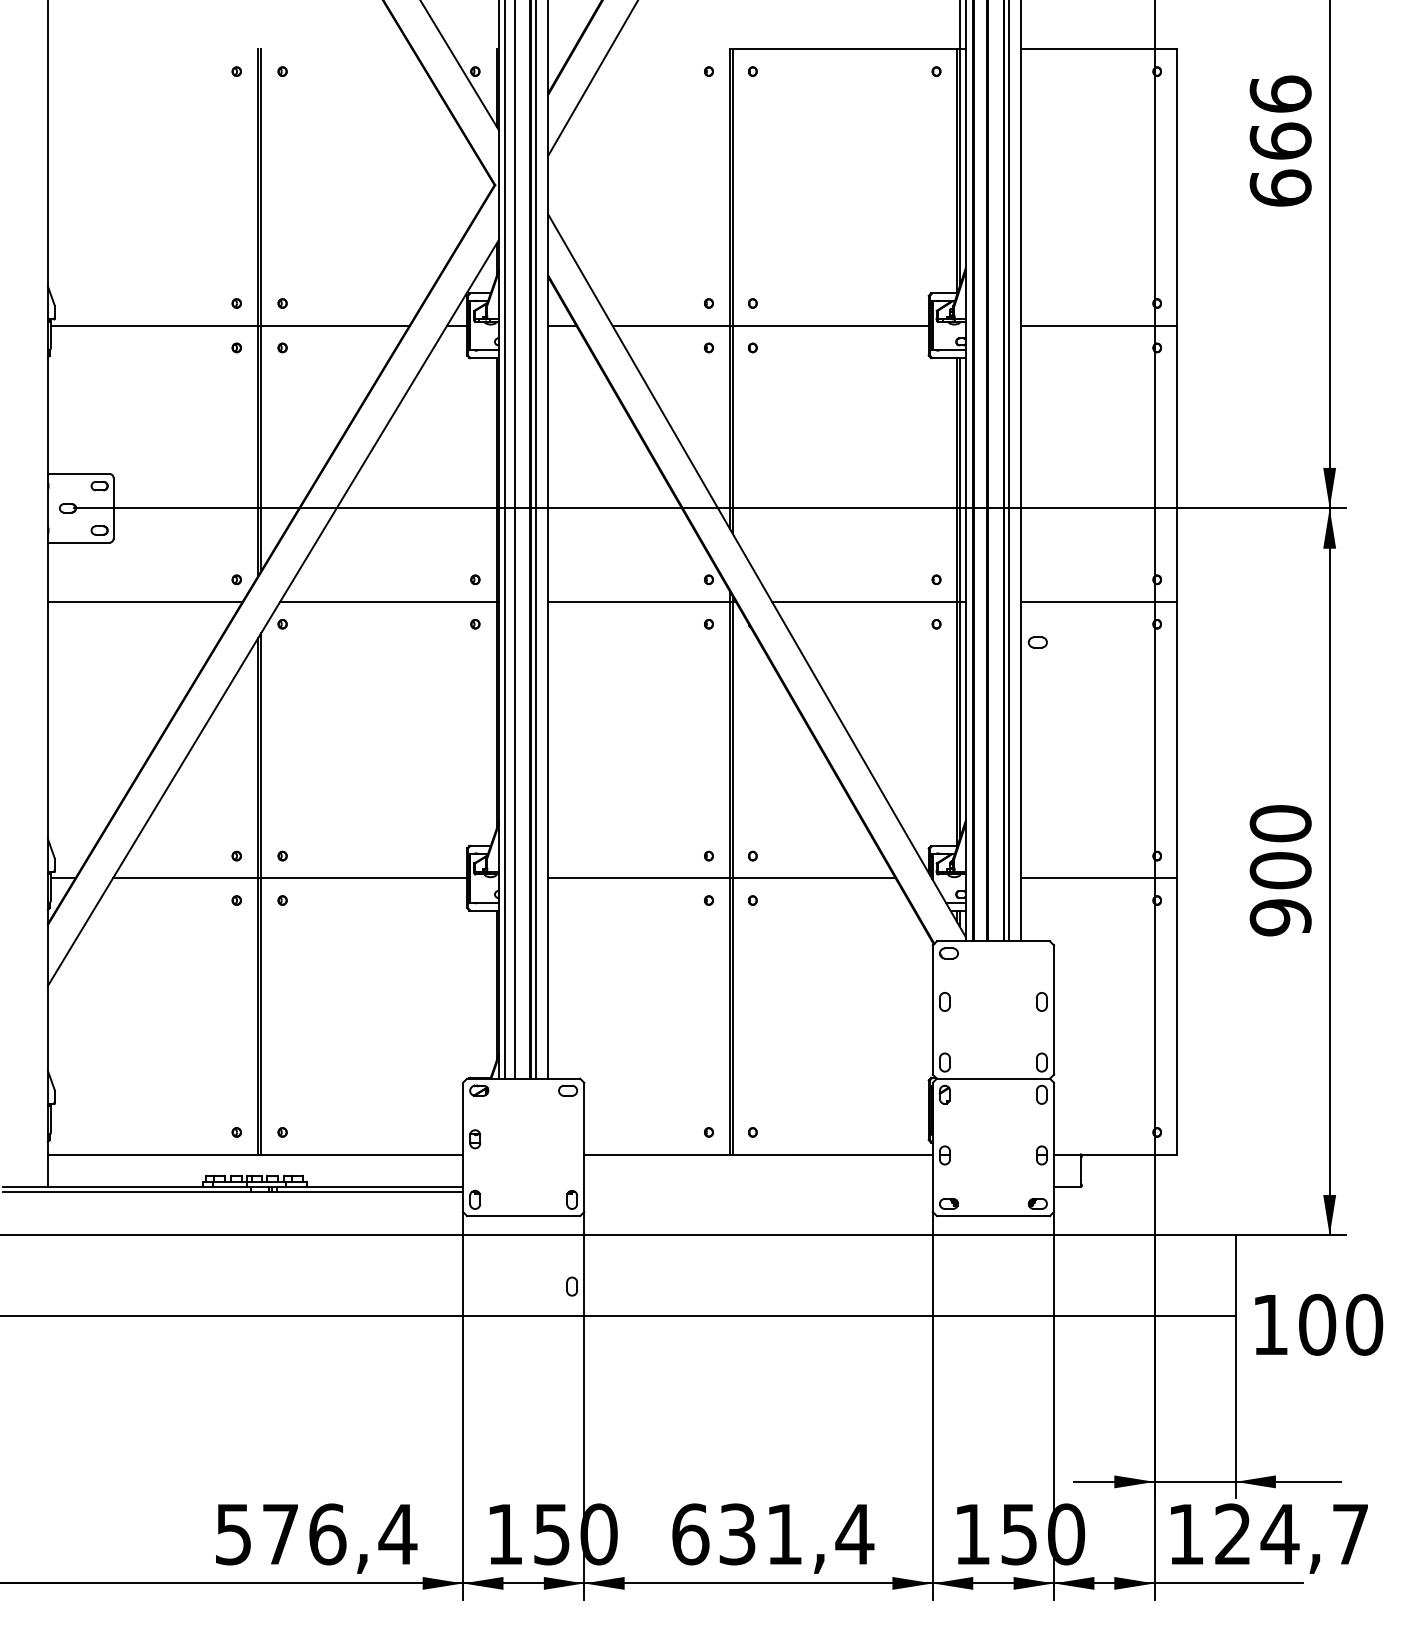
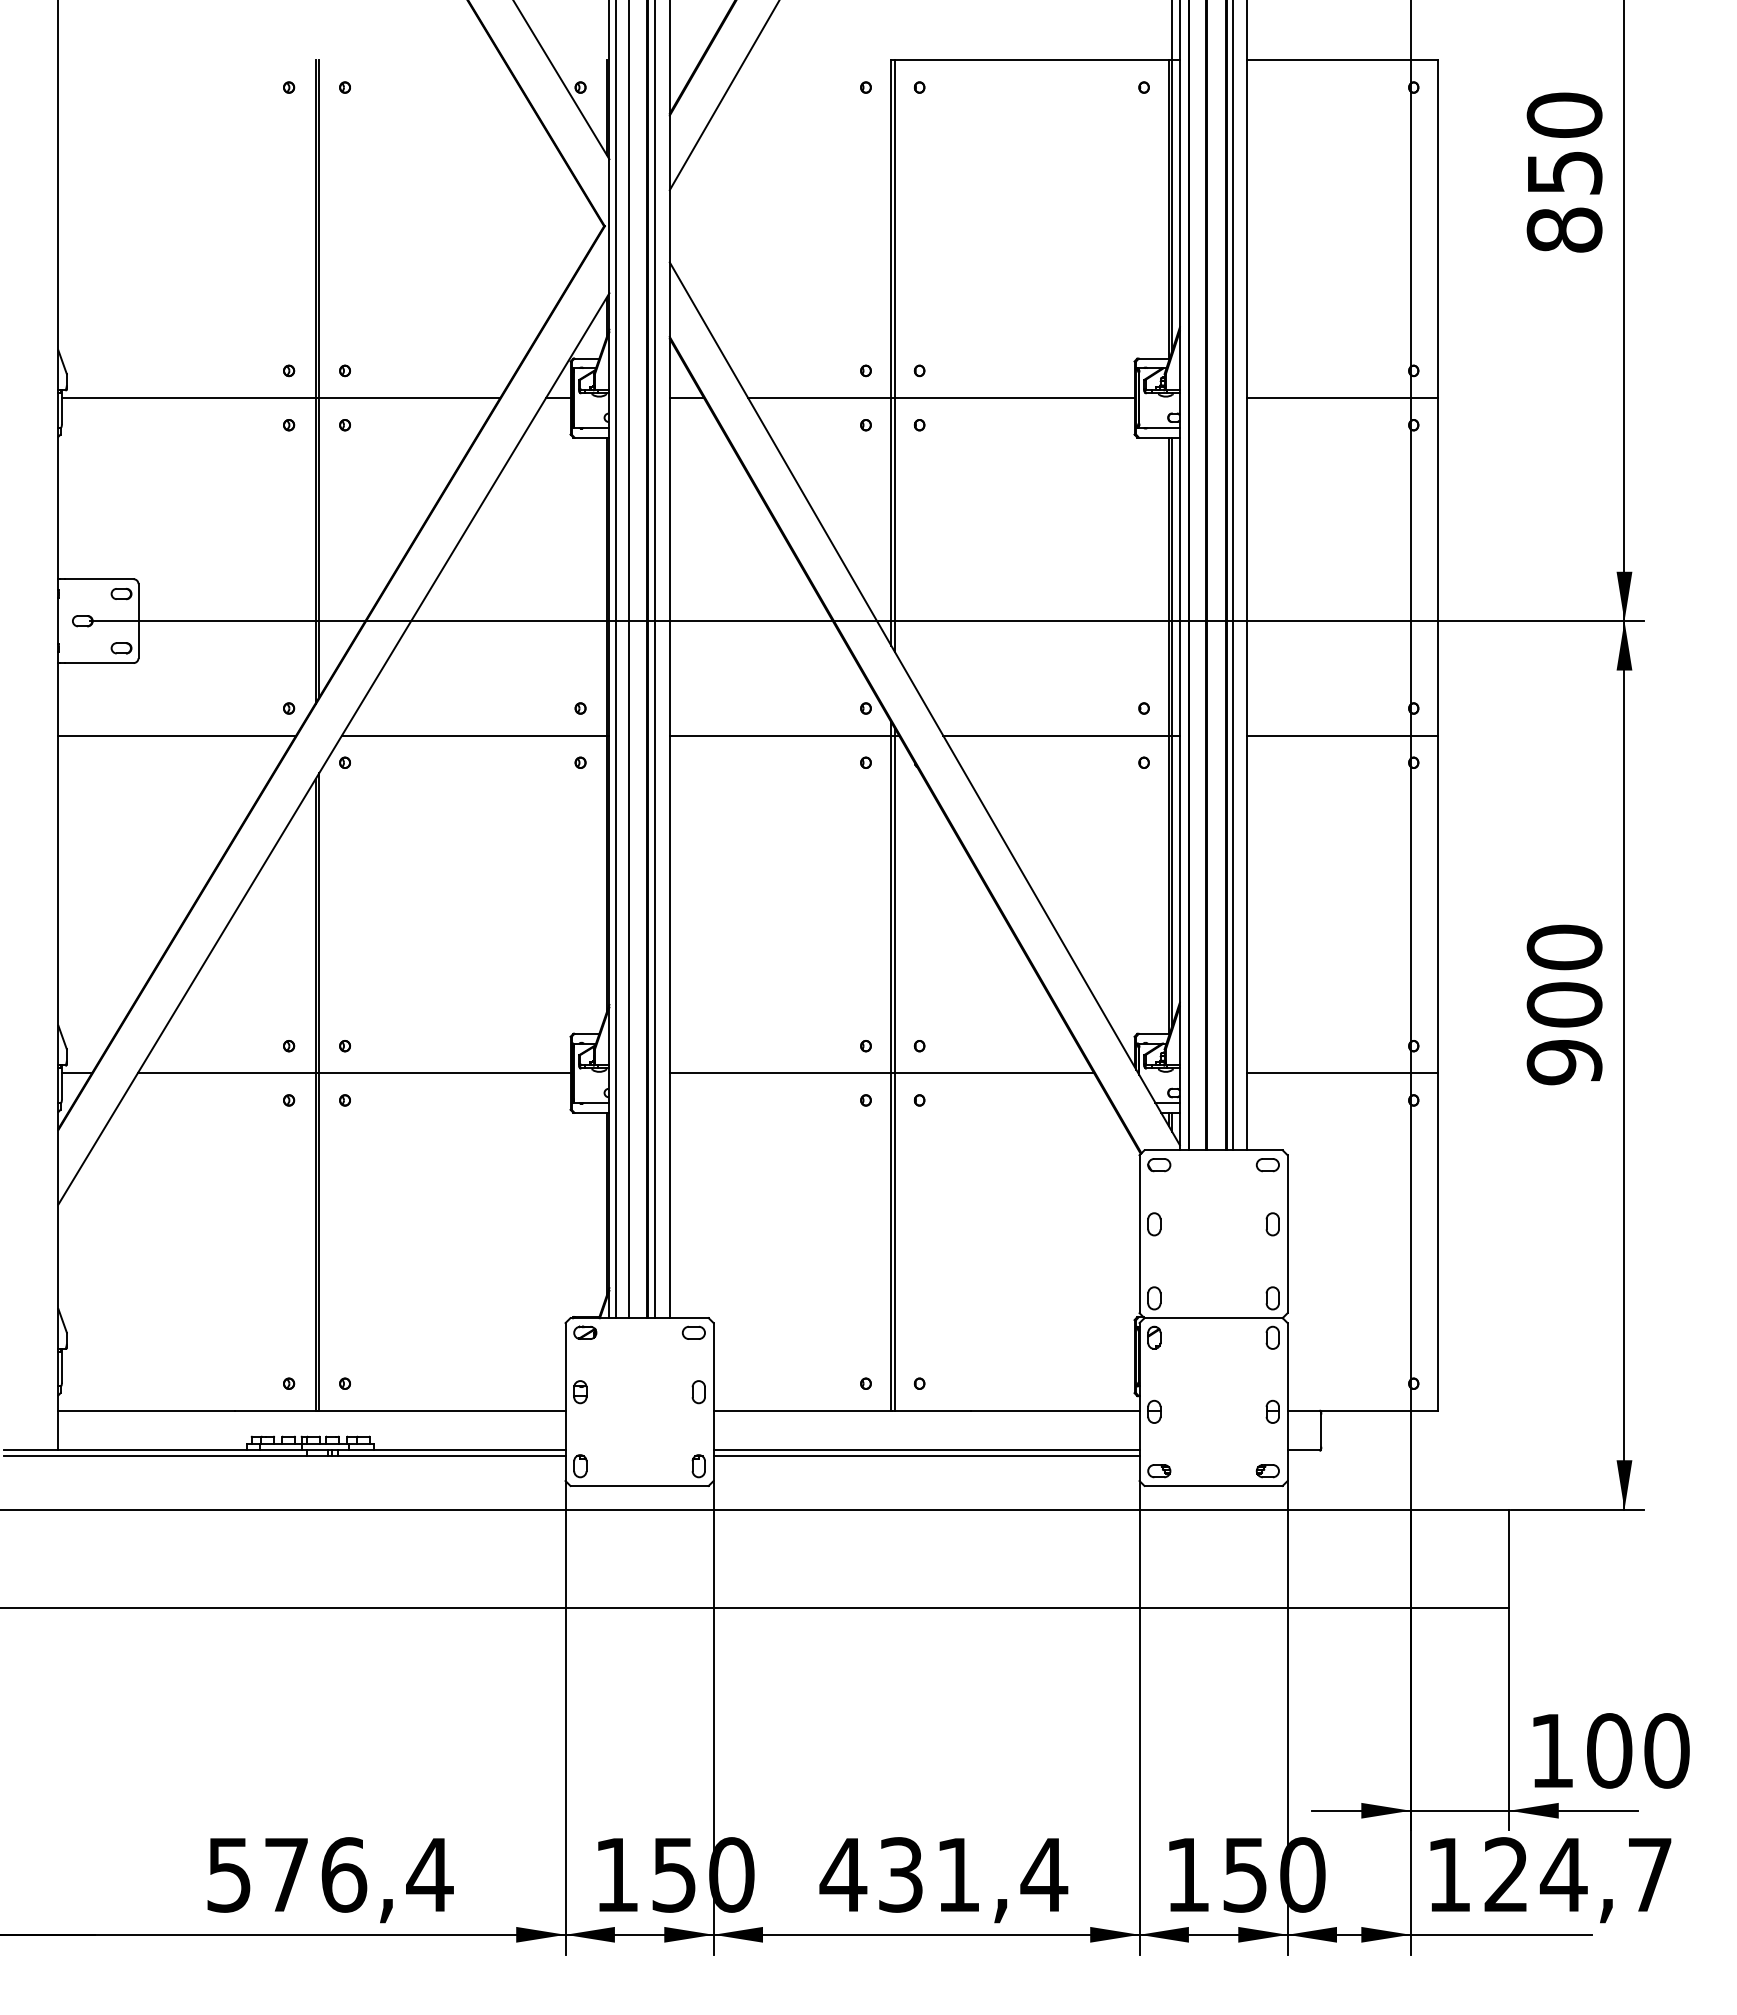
text: (1280, 141) -> (1564, 172), 666 -> 850
part: (1037, 642) -> (1267, 1165), moved
text: (1280, 870) -> (1564, 1004), moved
line: (758, 1187) -> (926, 1450), added
line: (758, 1191) -> (926, 1456), added
part: (571, 1286) -> (698, 1392), moved
text: (1319, 1324) -> (1611, 1750), moved
text: (690, 1534) -> (843, 1874), 631,4 -> 431,4
text: (316, 1538) -> (330, 1880), moved

